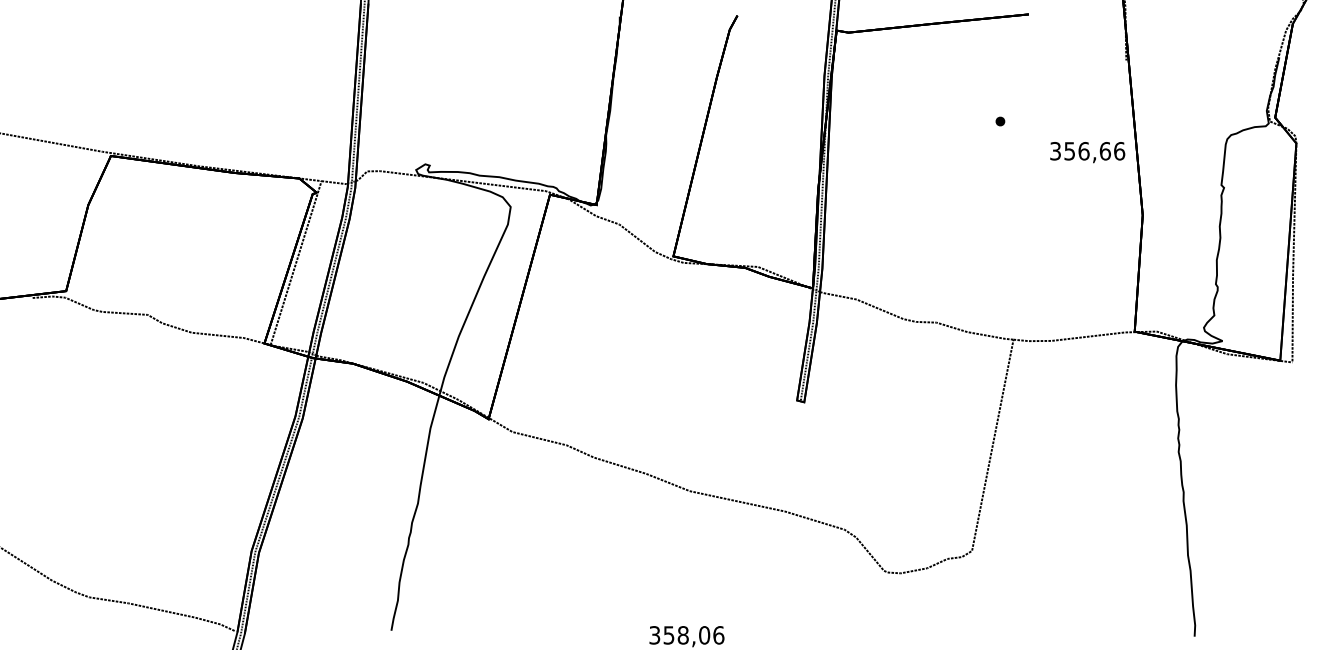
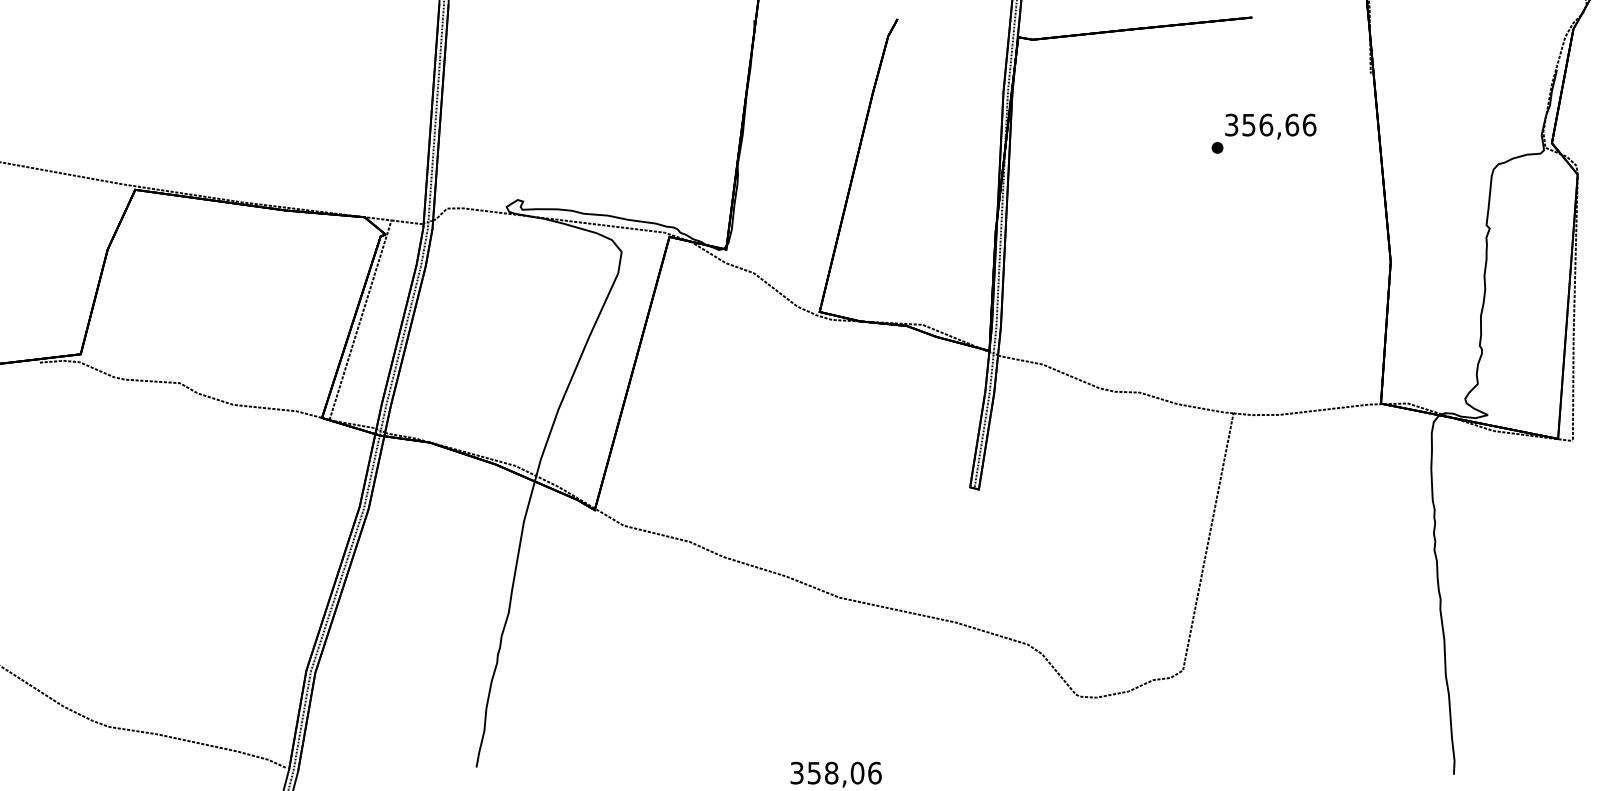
text: (1087, 152) -> (1270, 126), moved

